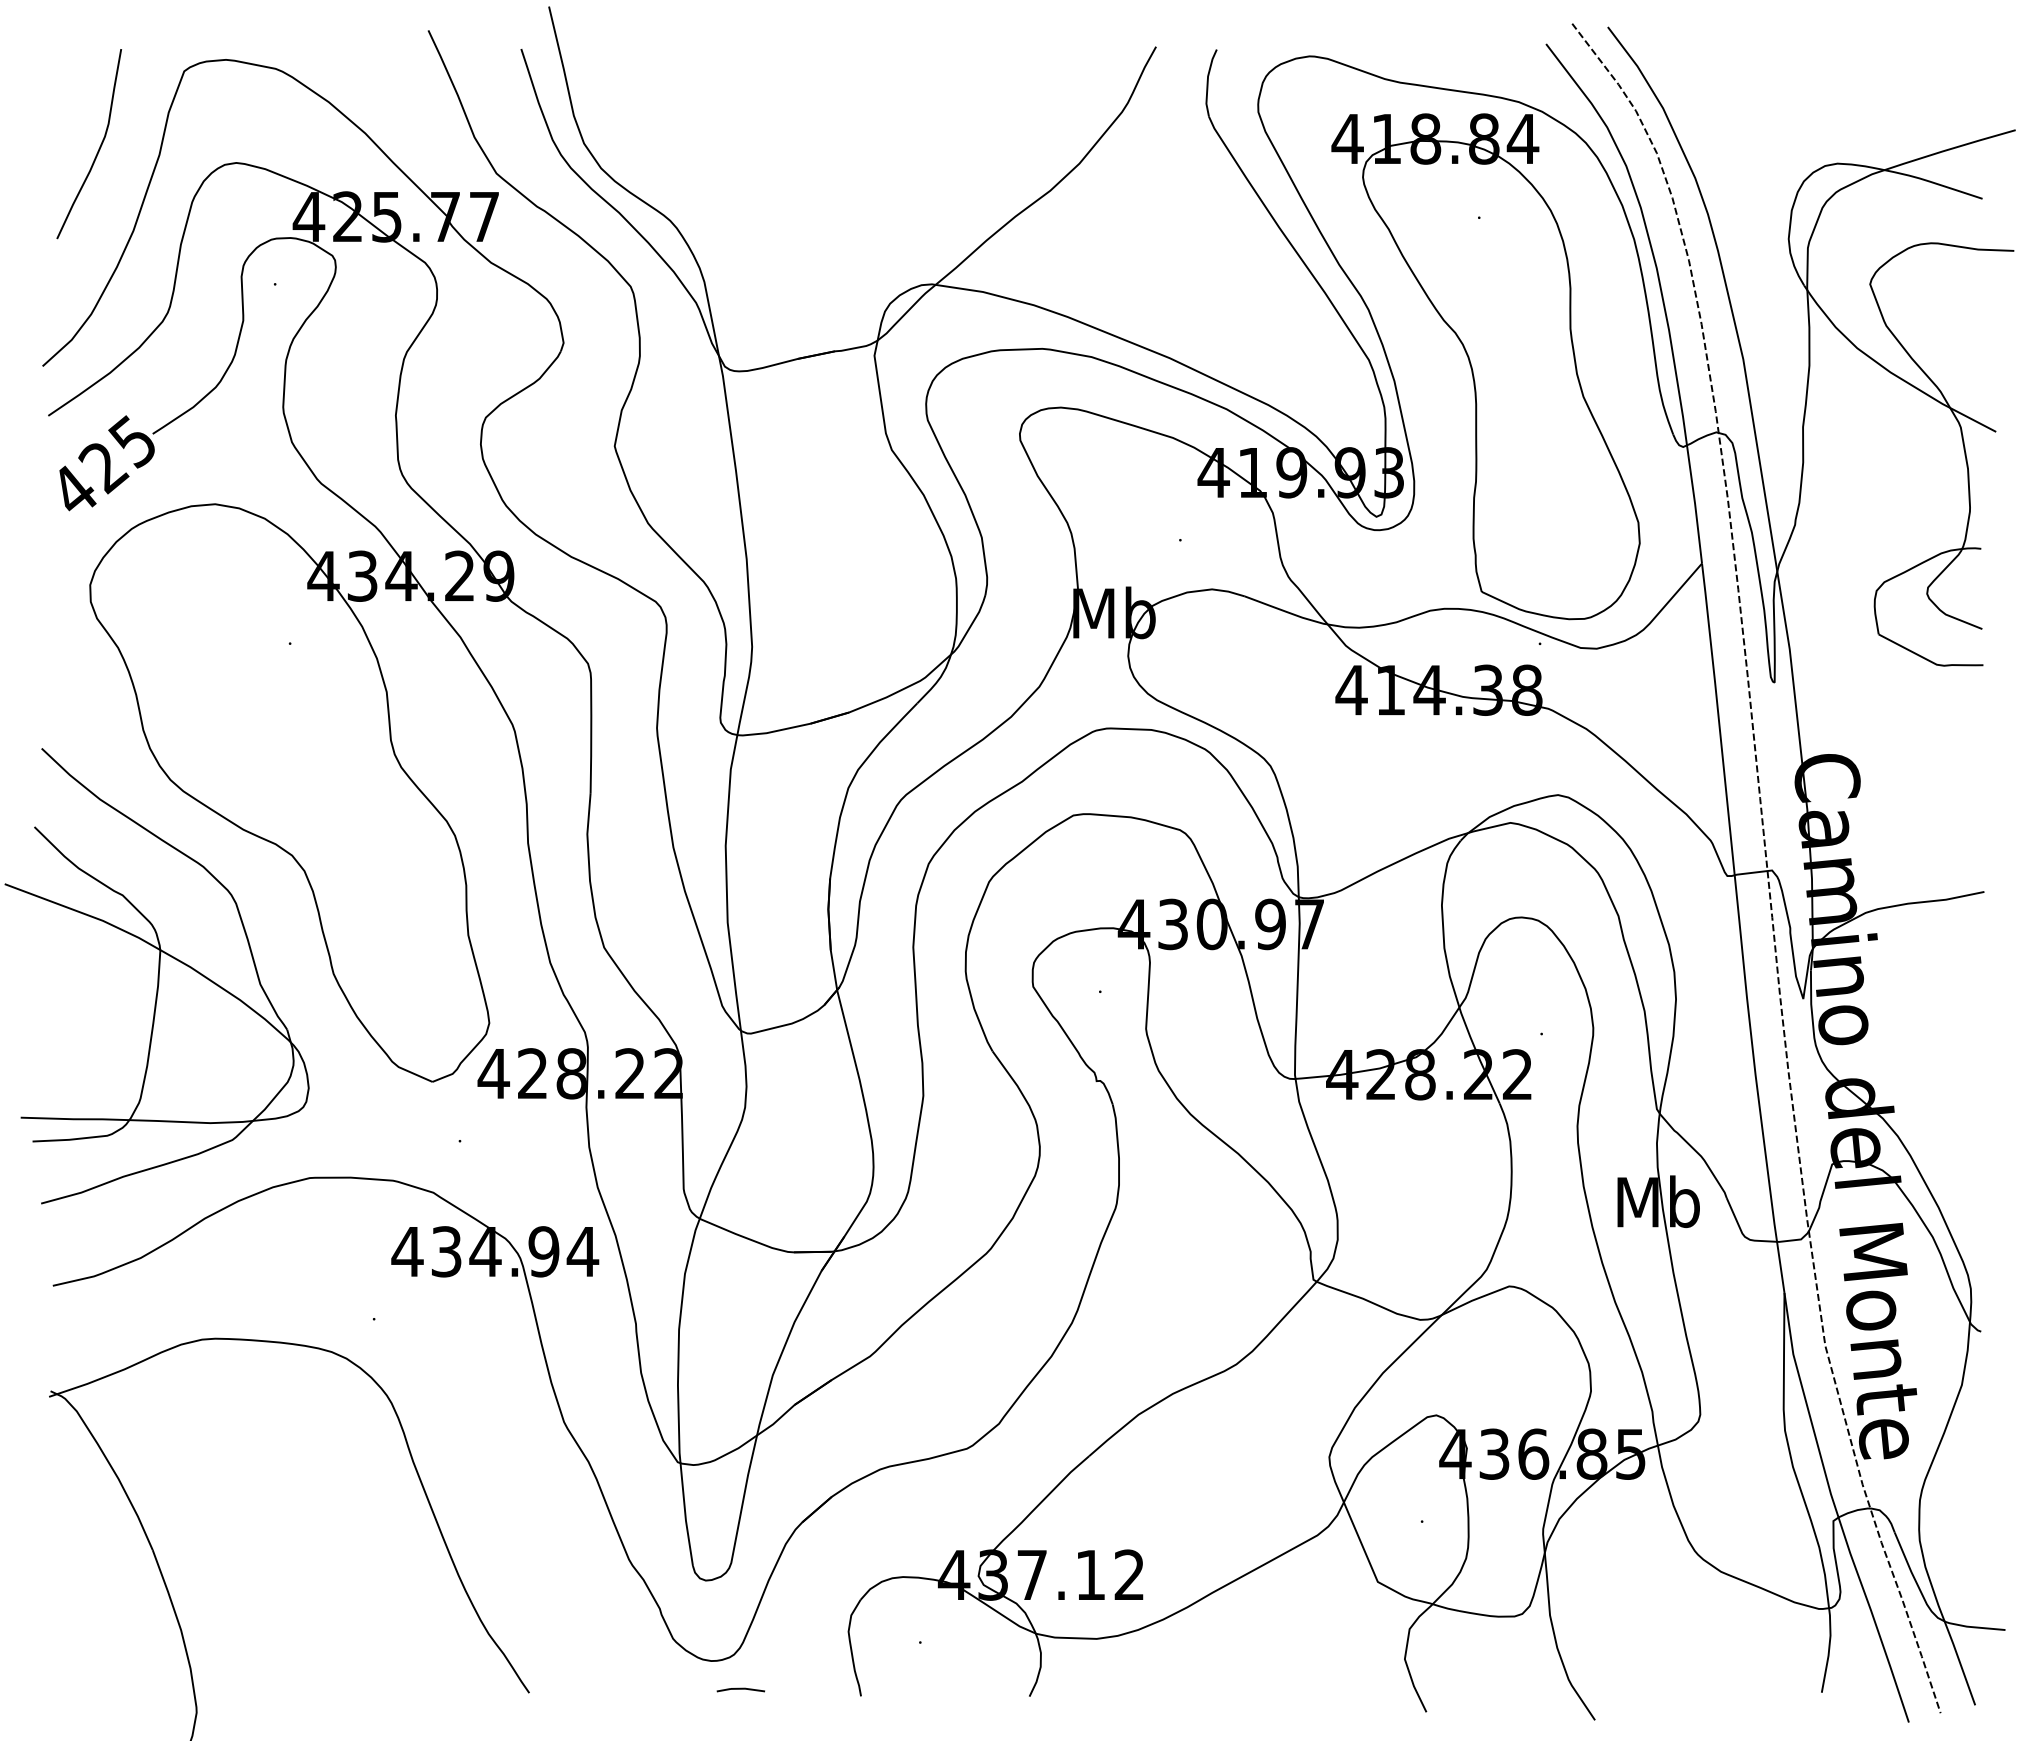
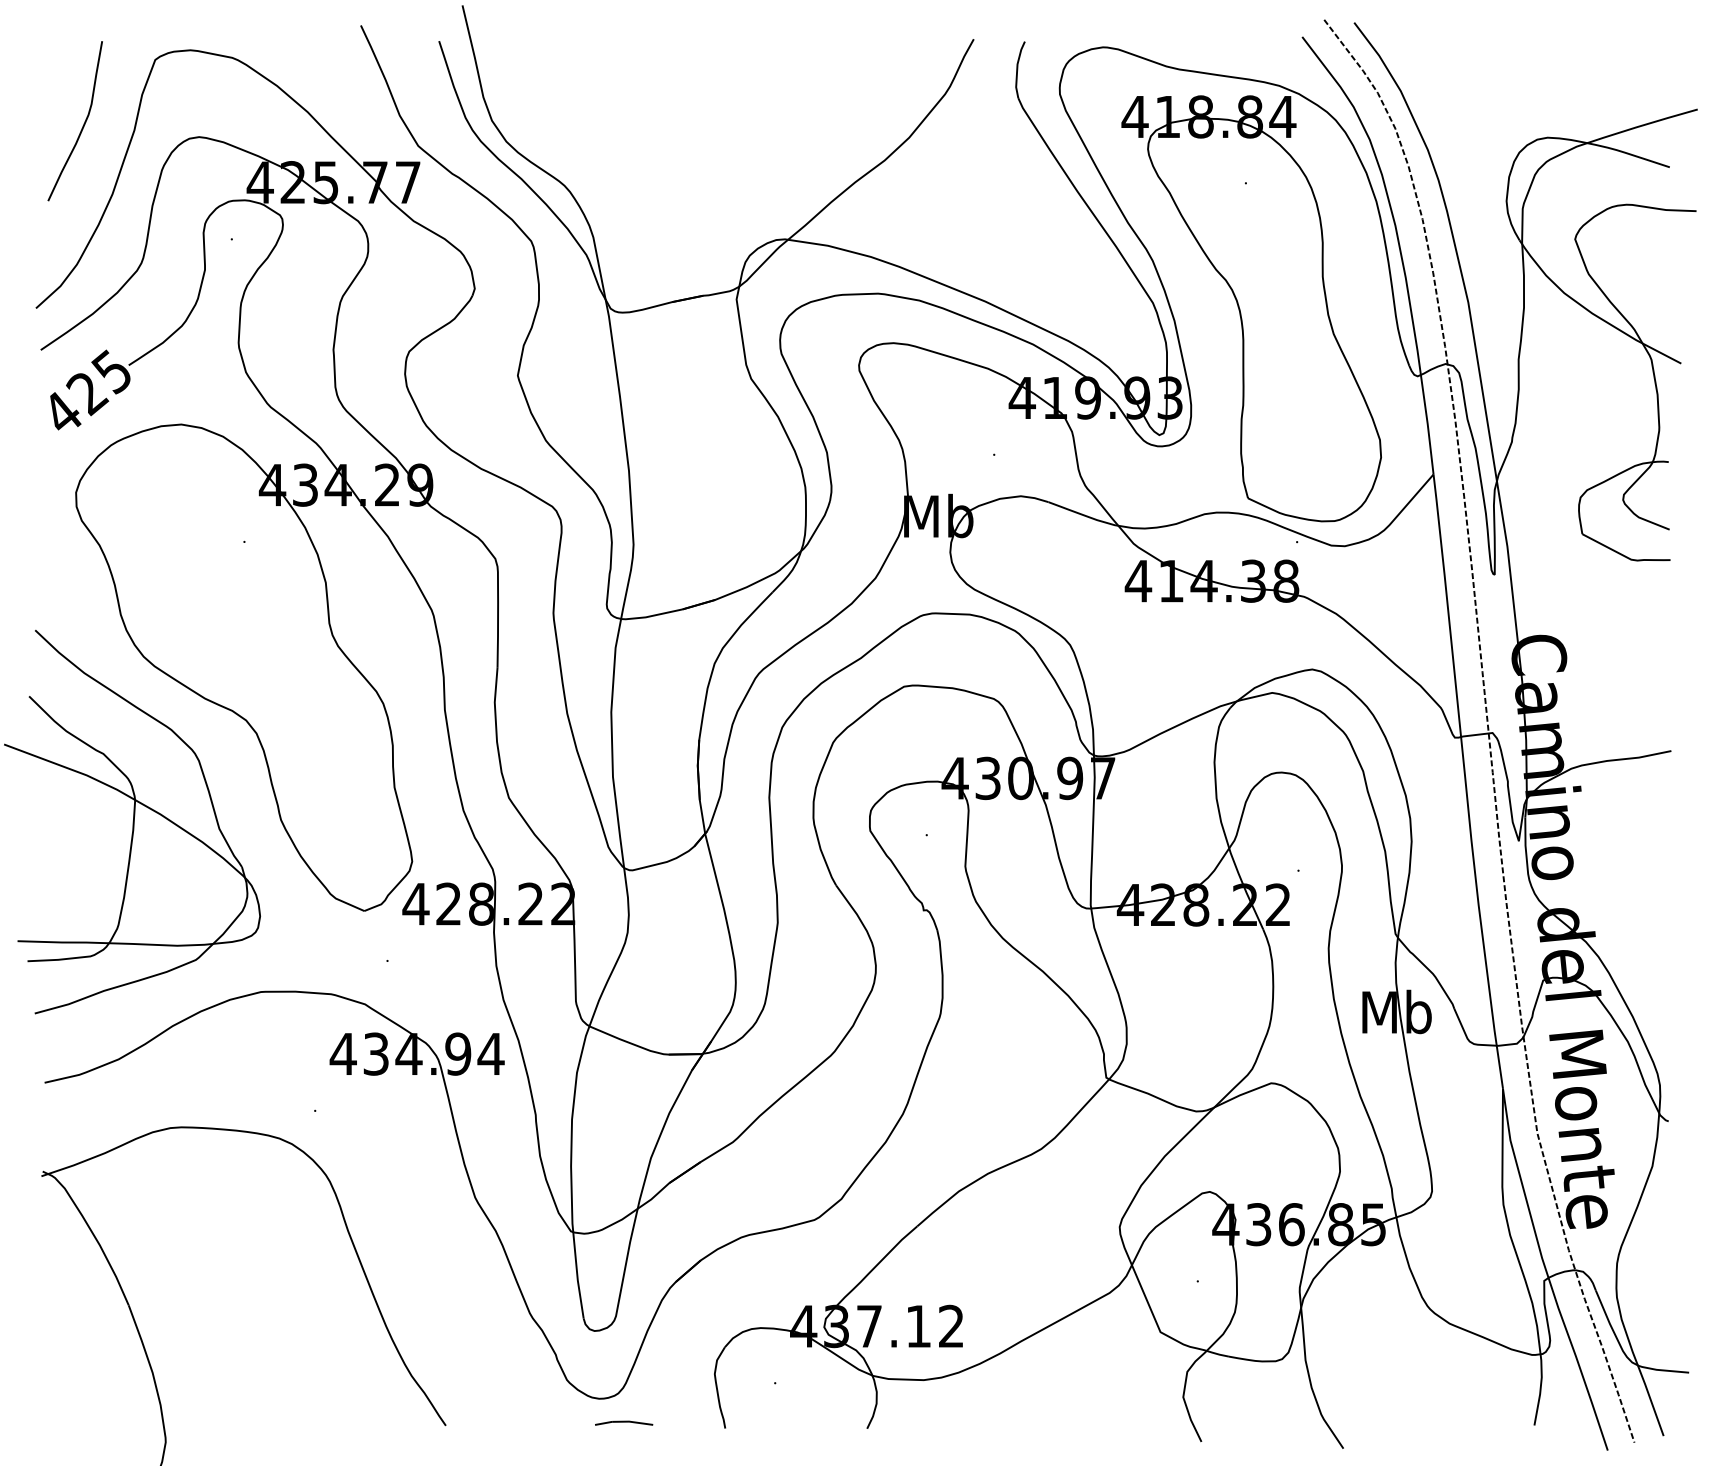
part: (740, 1689) -> (623, 1422), size x1.43

